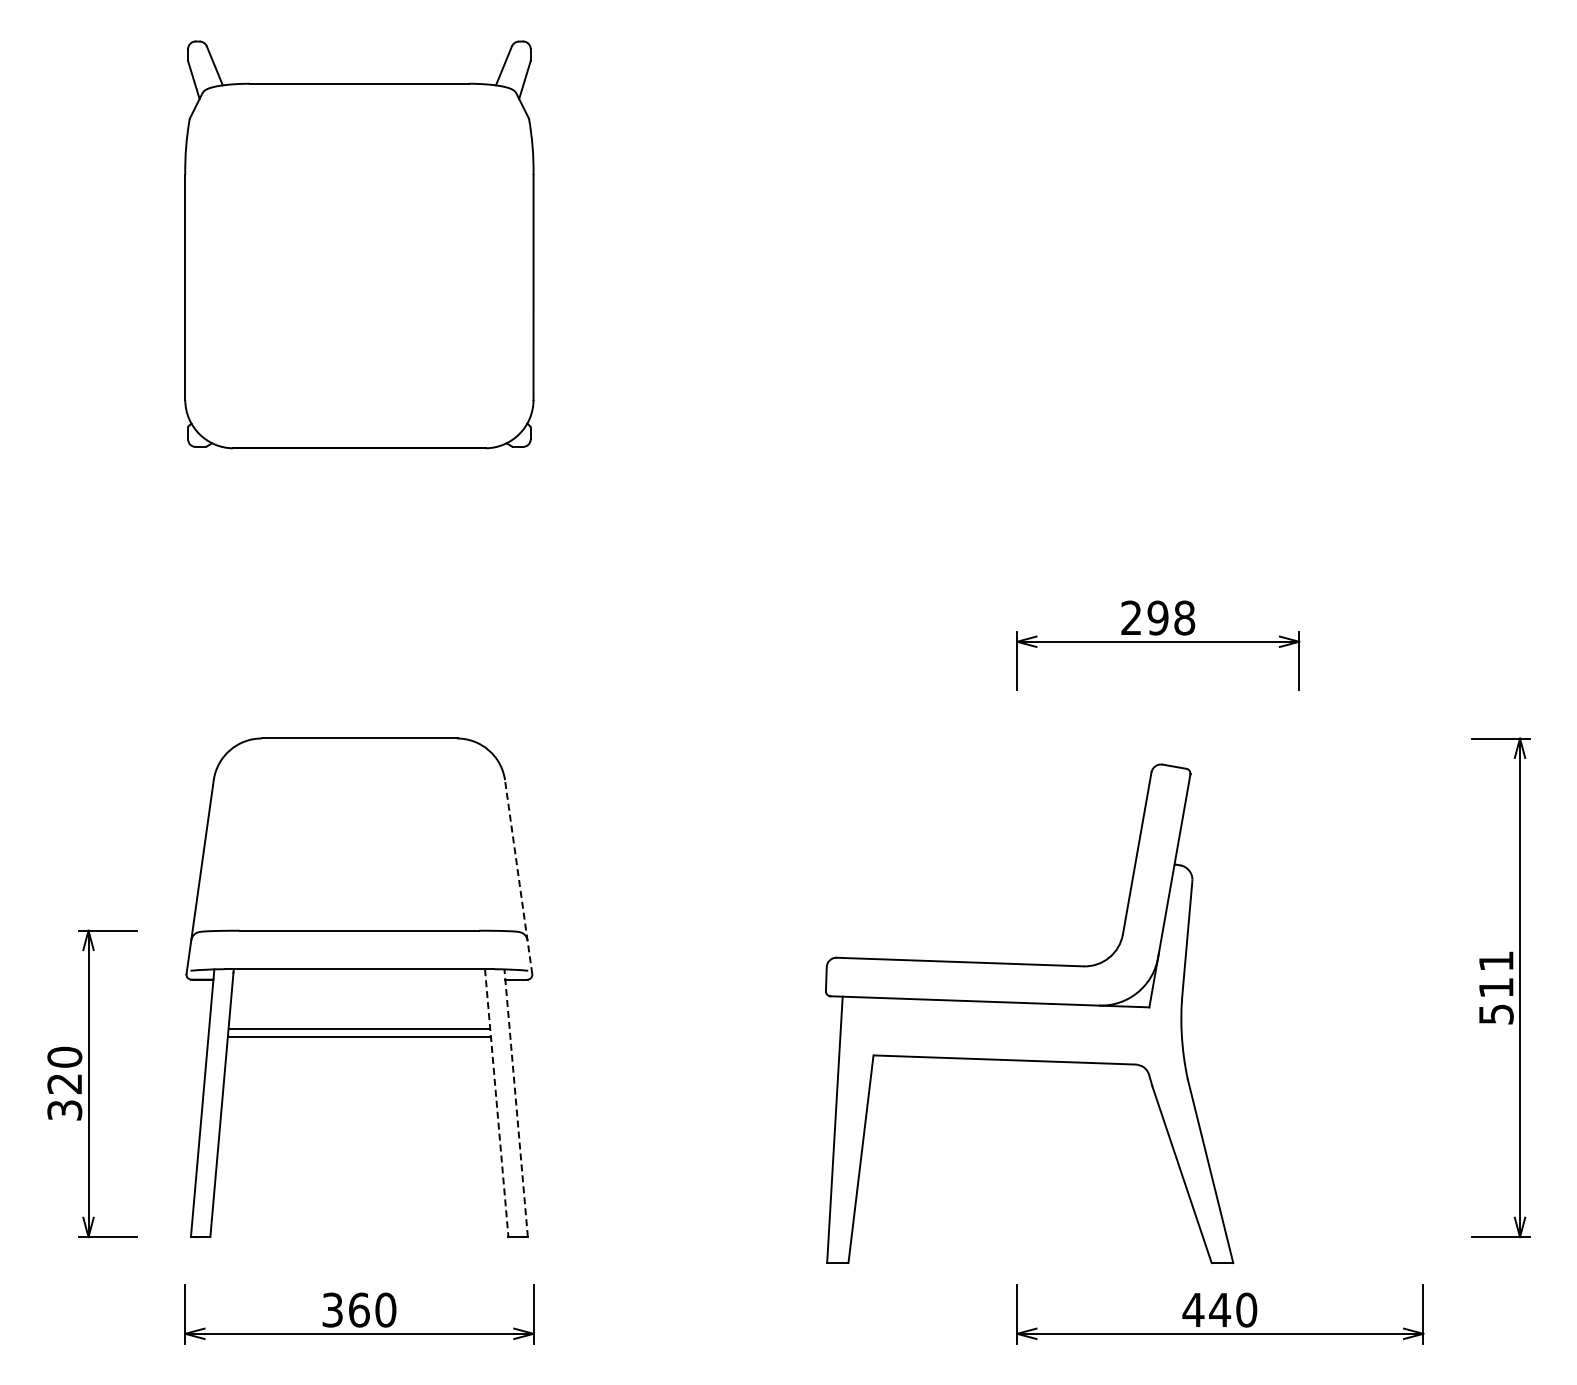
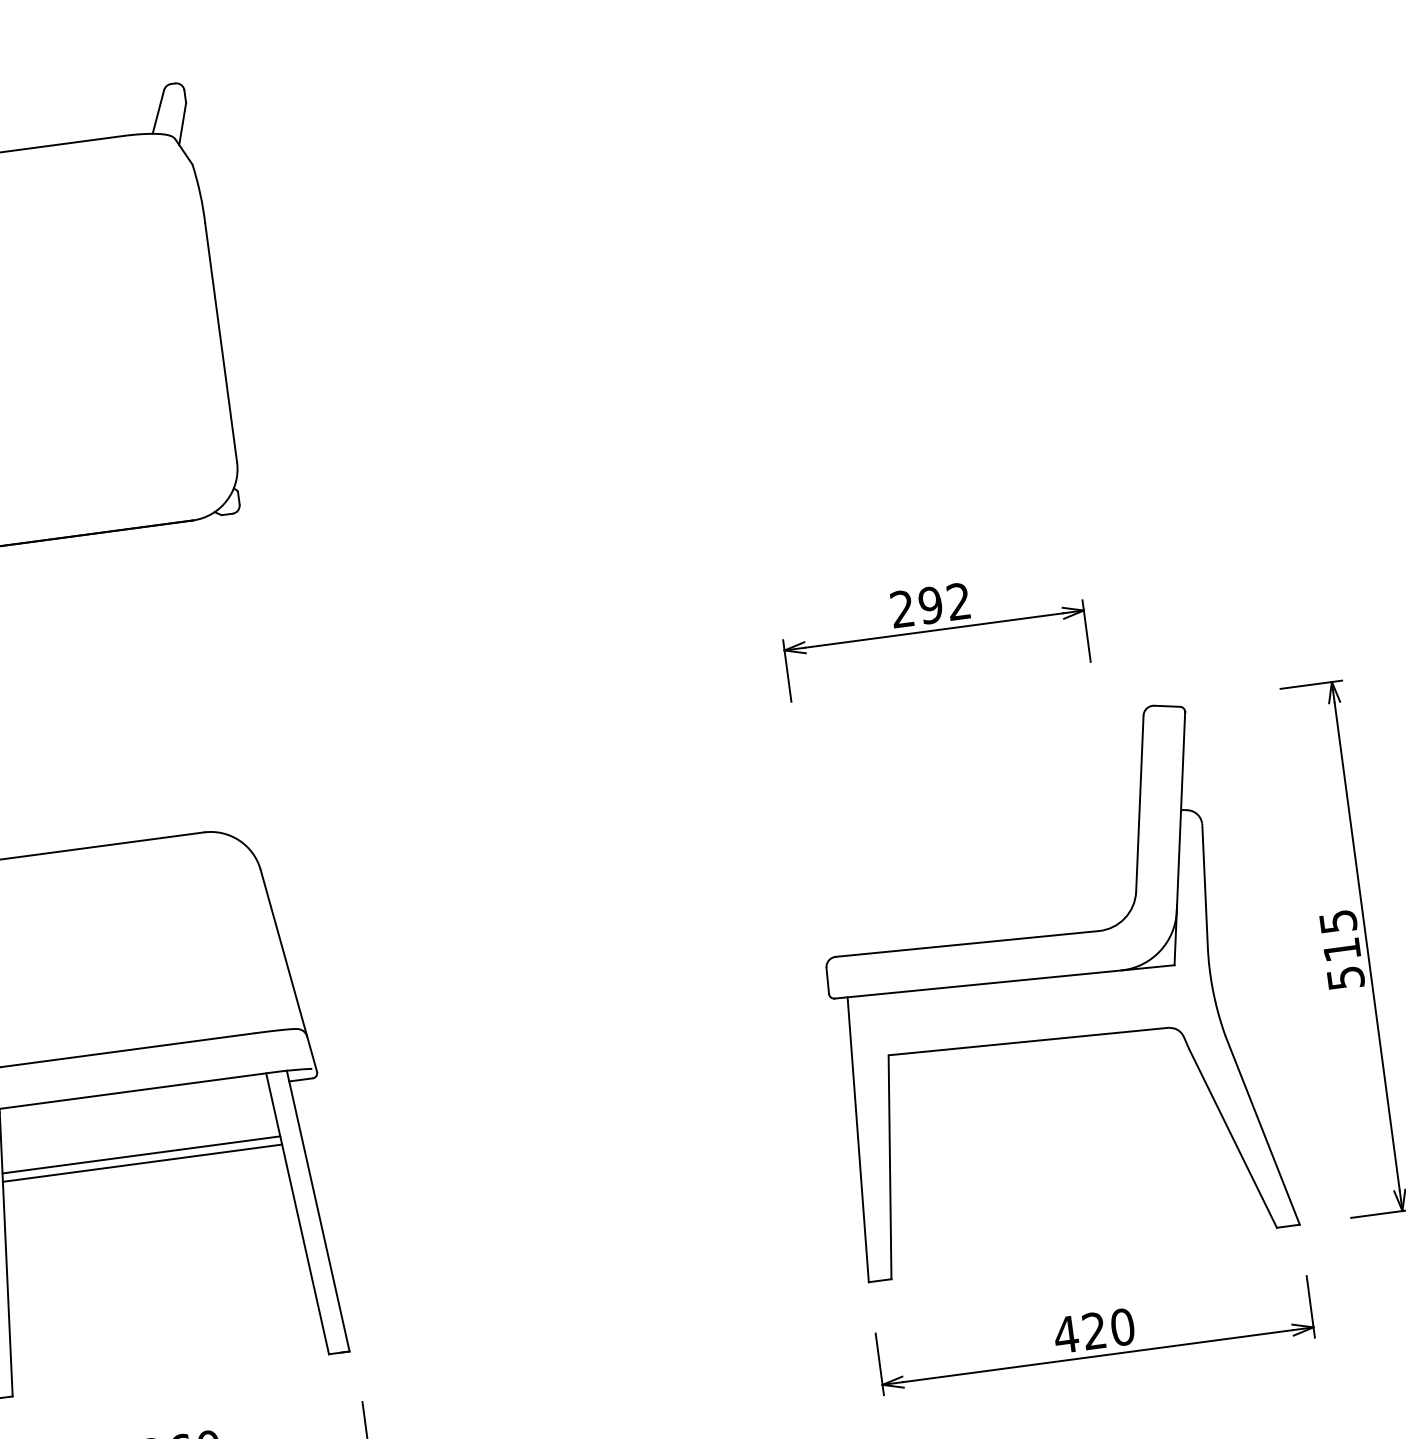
text: (1184, 617) -> (958, 601), 298 -> 292
line: (518, 877) -> (288, 971), dashed -> solid
text: (1496, 961) -> (1338, 921), 511 -> 515
part: (1029, 1013) -> (1048, 988), moved
line: (516, 1102) -> (318, 1210), dashed -> solid
line: (496, 1103) -> (297, 1214), dashed -> solid
text: (1220, 1309) -> (1094, 1330), 440 -> 420

